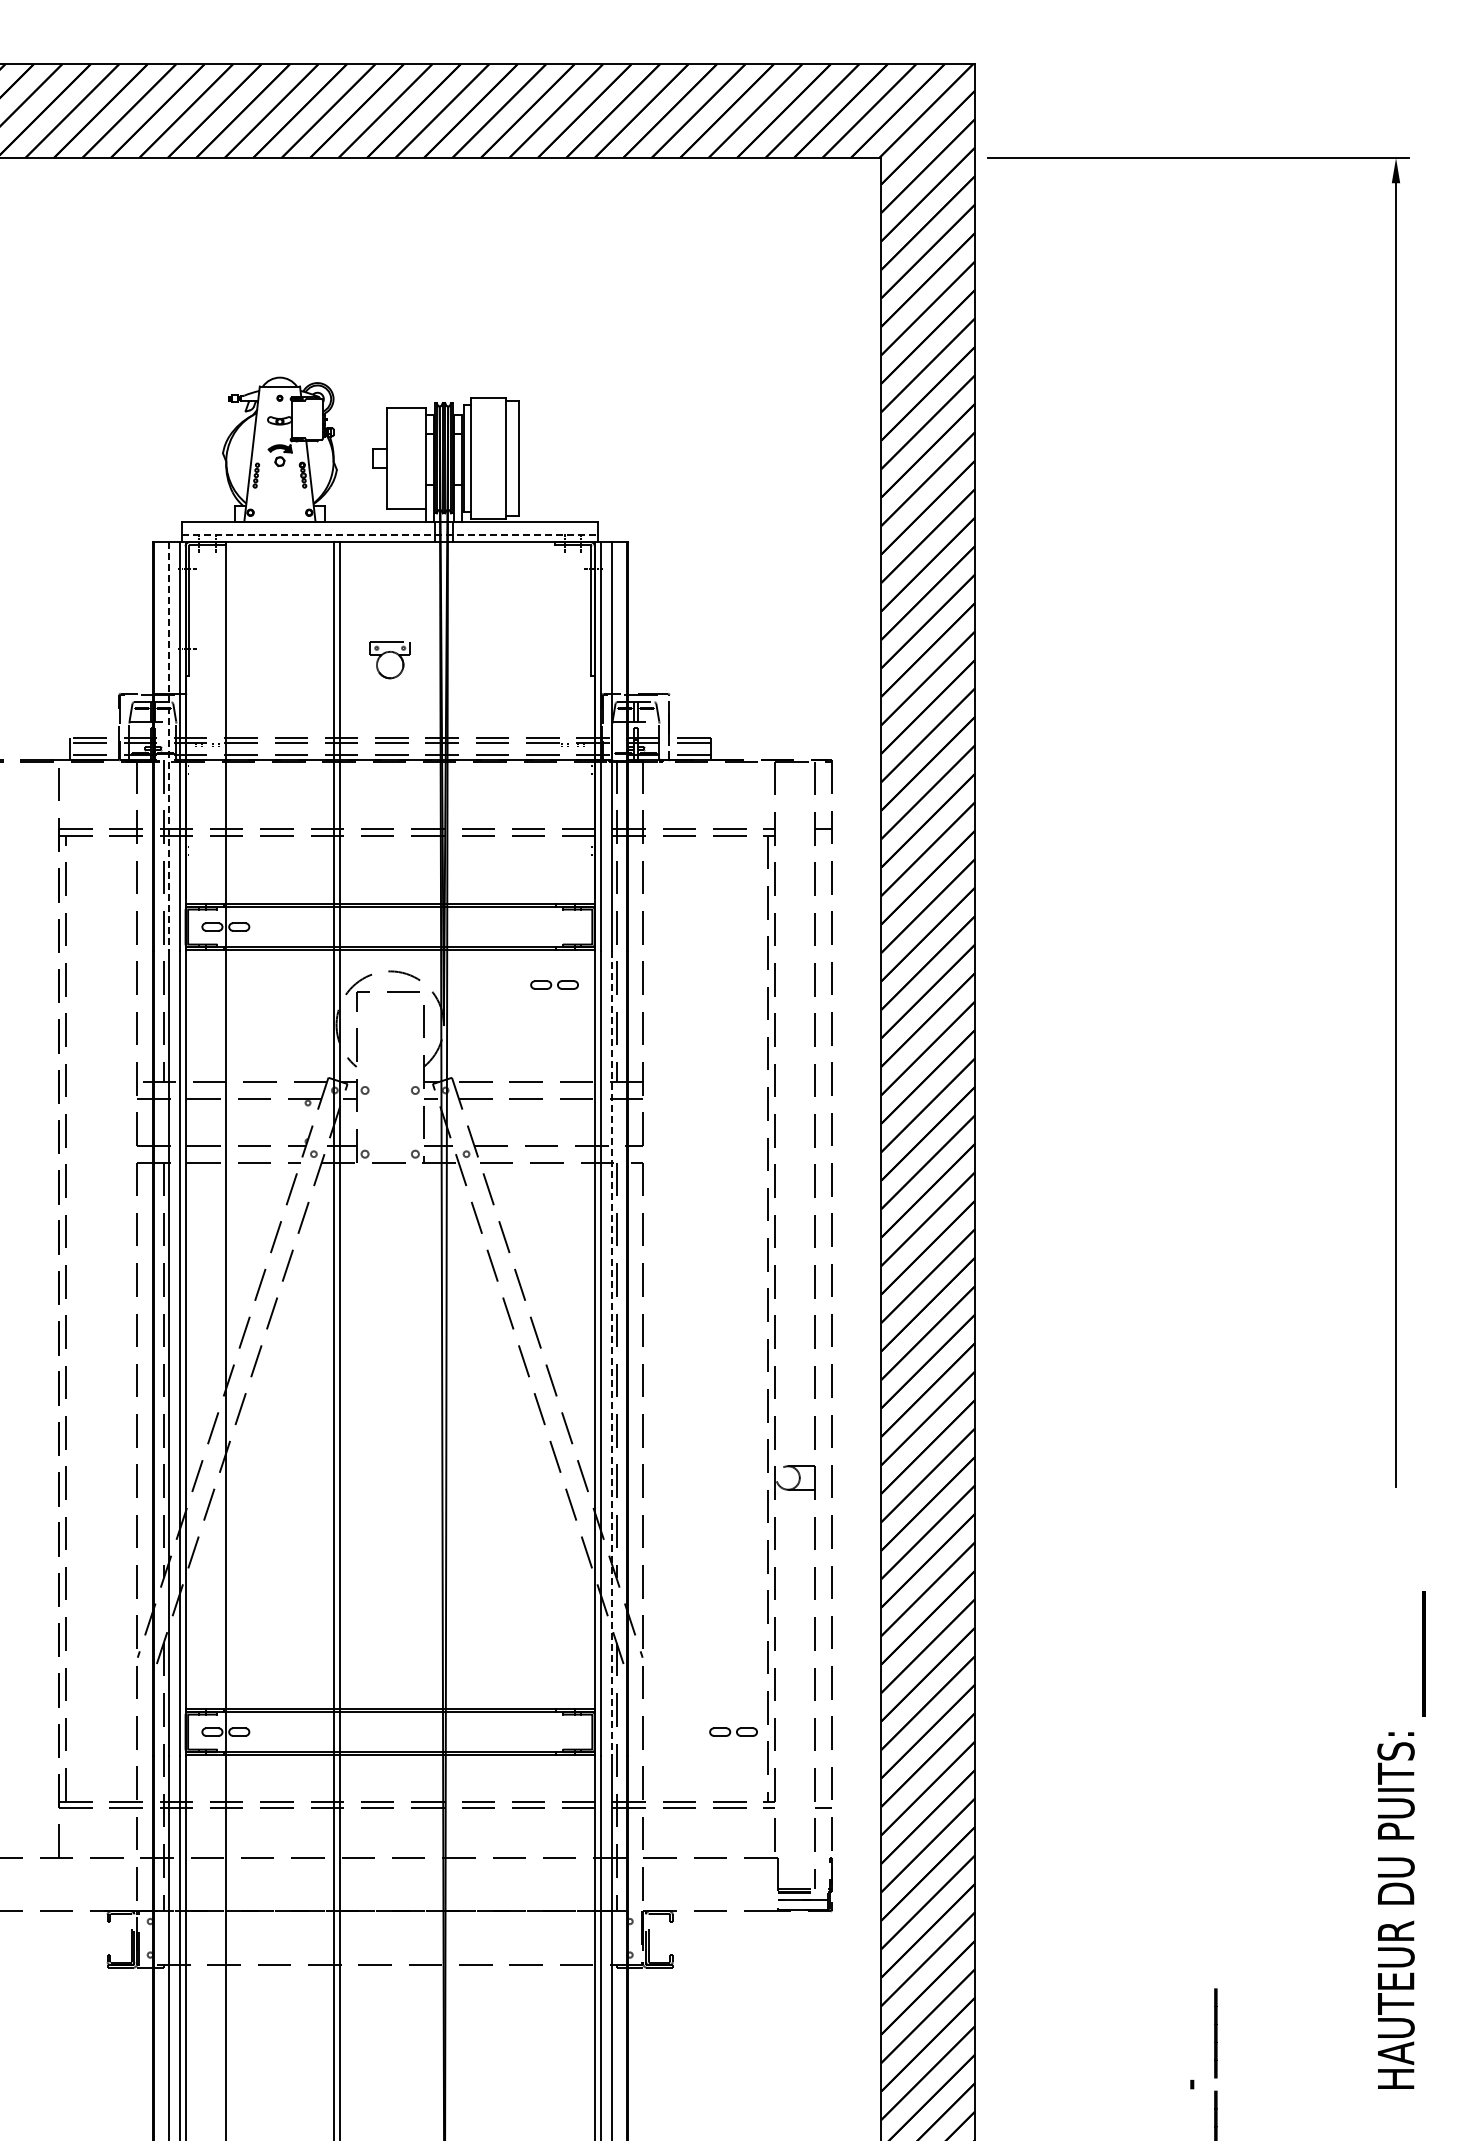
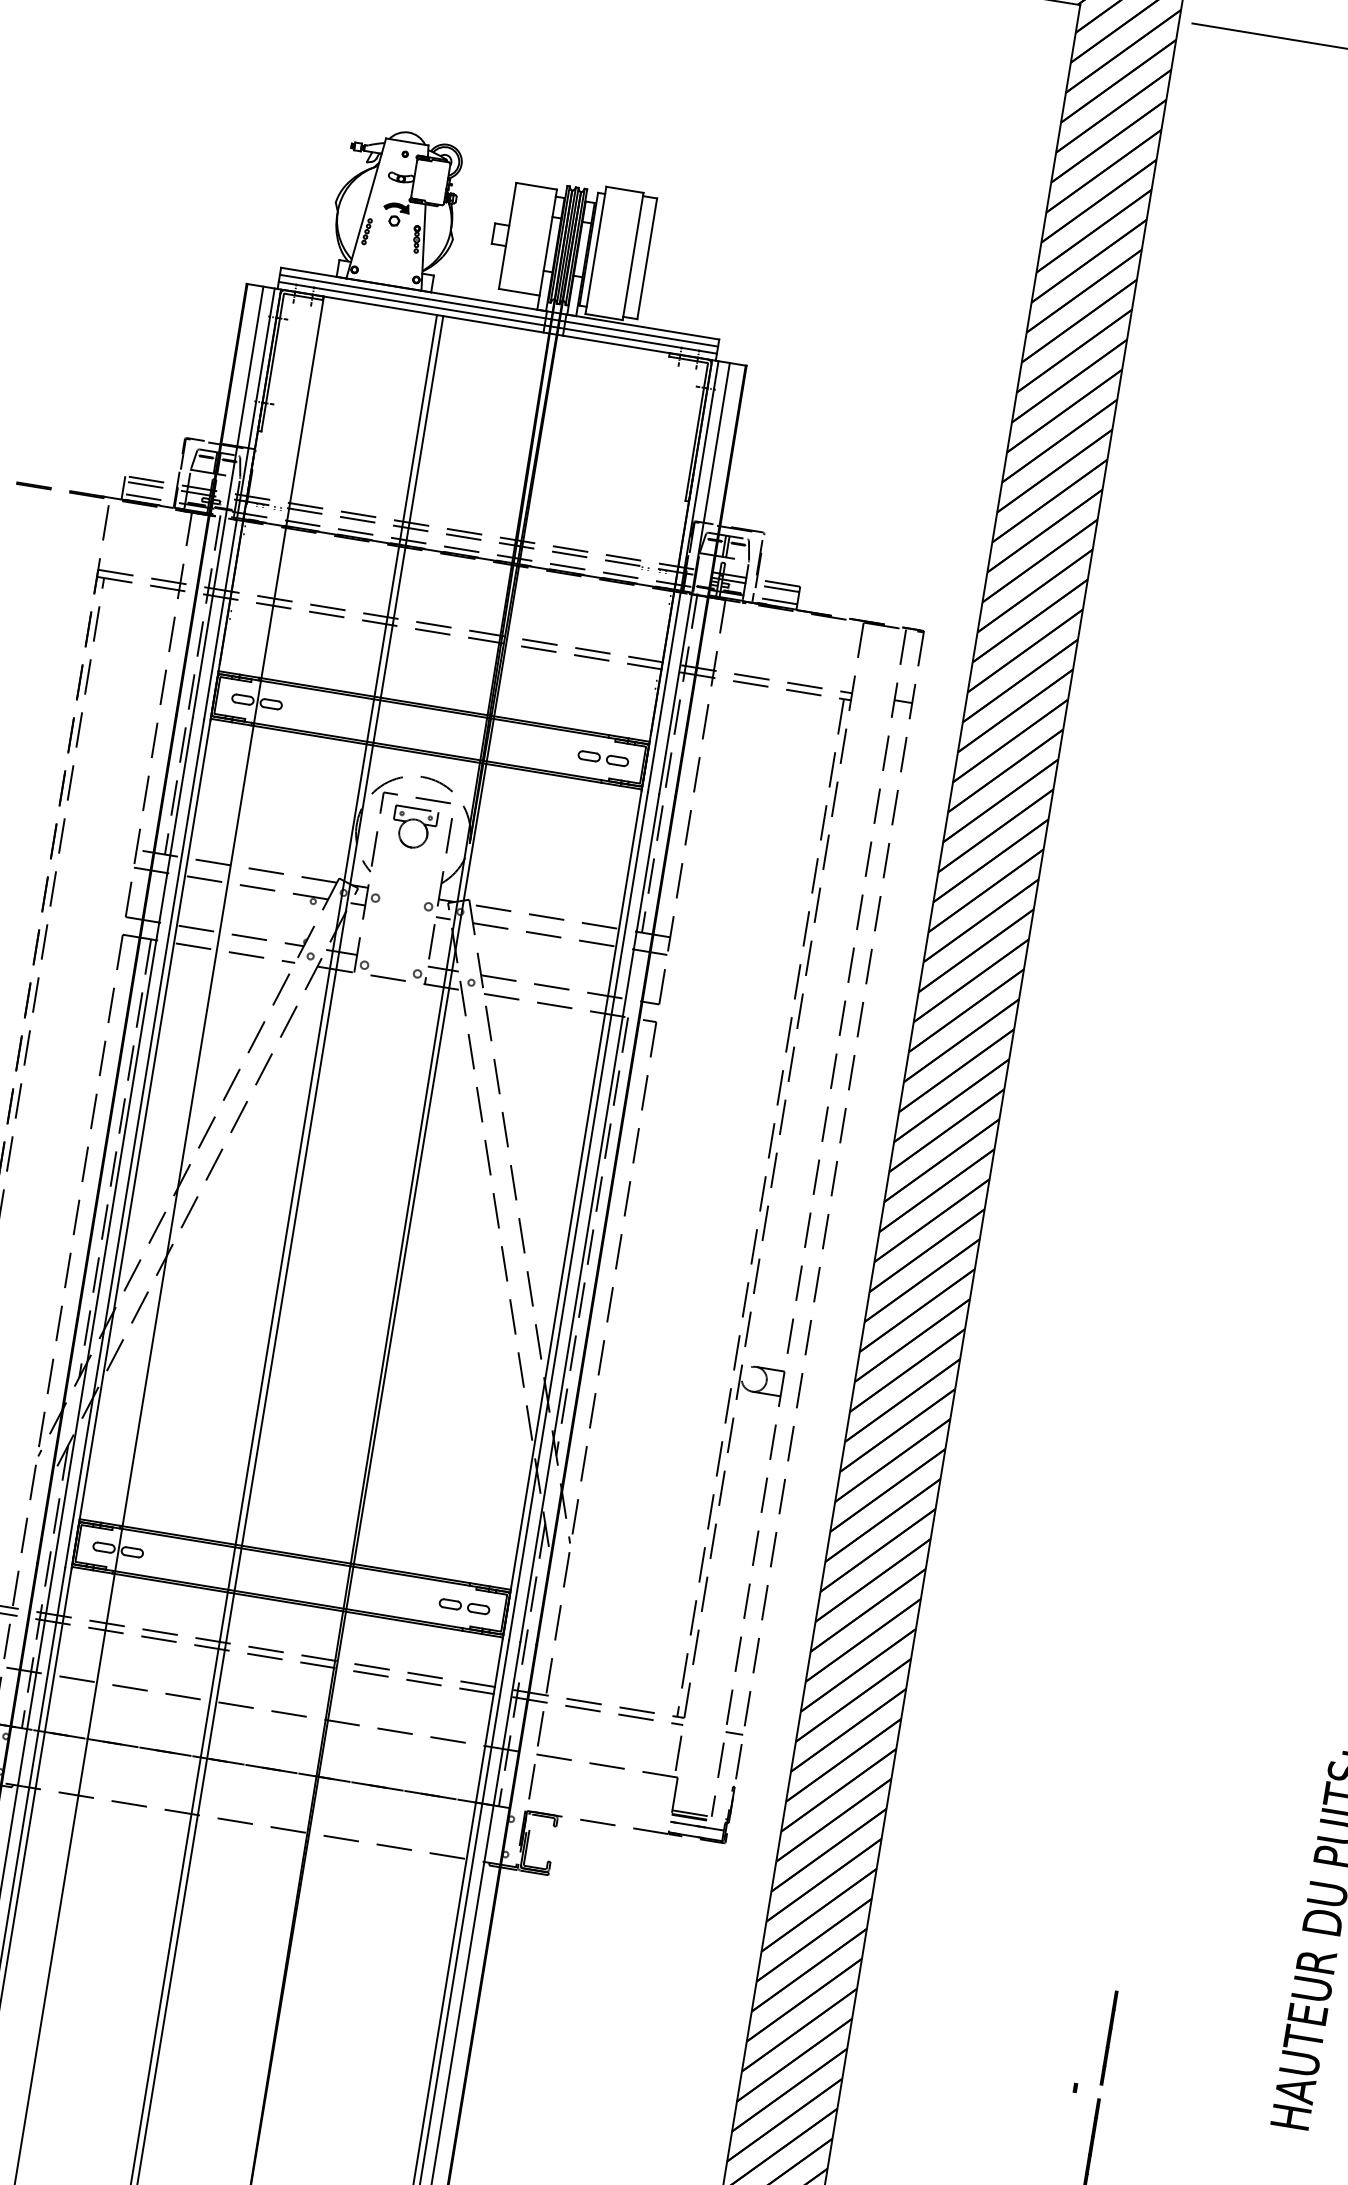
line: (390, 528) -> (499, 310), added
line: (390, 535) -> (498, 317), dashed -> solid
part: (389, 660) -> (413, 828), moved
line: (168, 746) -> (227, 501), dashed -> solid
part: (554, 984) -> (603, 758), moved
line: (611, 1353) -> (589, 1217), dashed -> solid
part: (733, 1731) -> (464, 1606), moved

